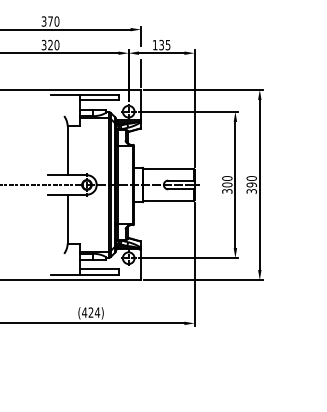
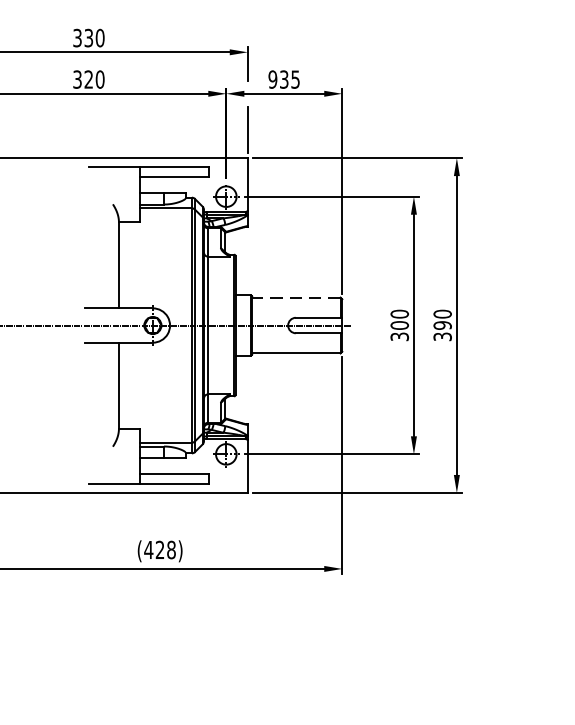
text: (50, 21) -> (88, 38), 370 -> 330
text: (154, 44) -> (271, 78), 135 -> 935
line: (168, 169) -> (296, 298), solid -> dashed
text: (97, 312) -> (171, 549), (424) -> (428)

